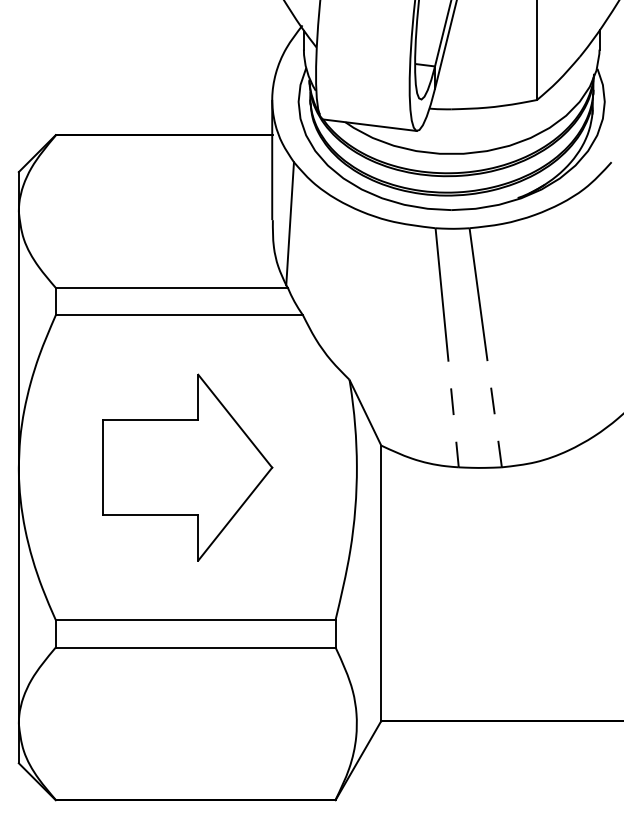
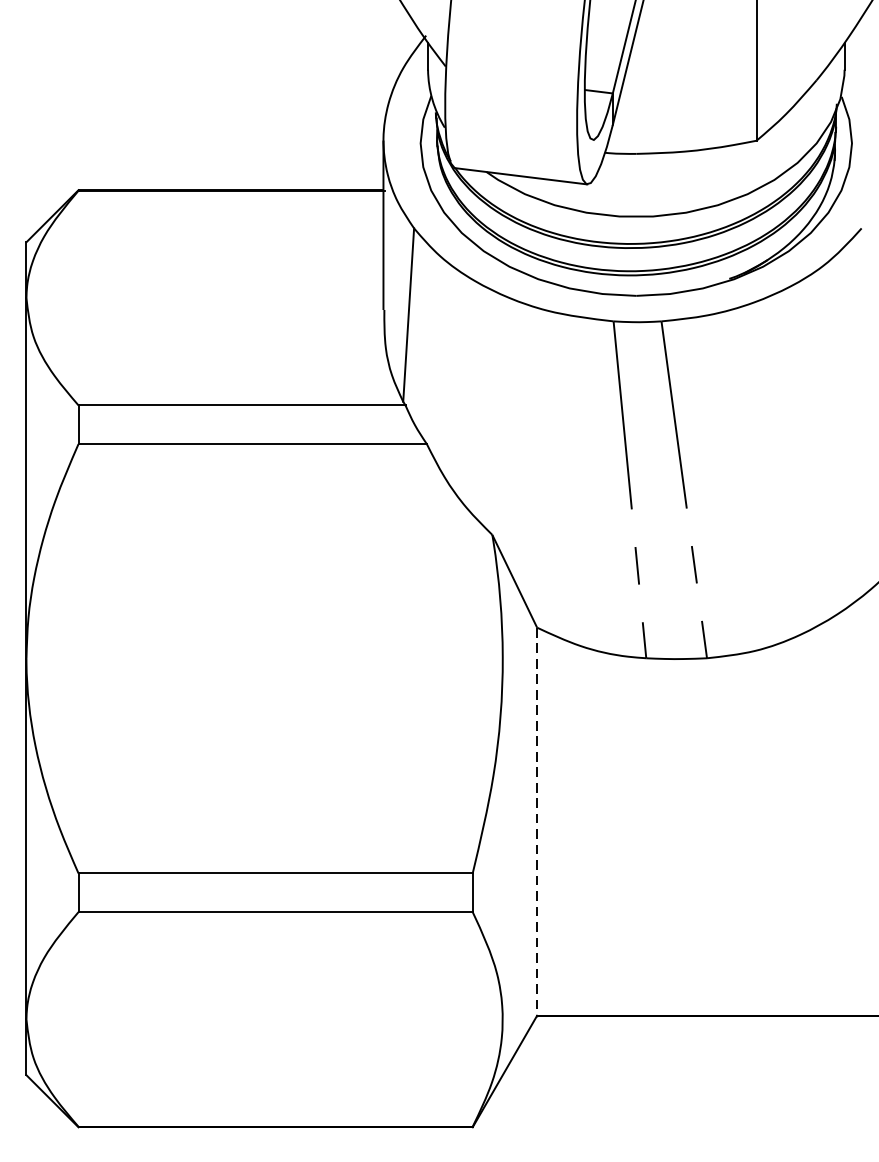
part: (187, 467) -> (264, 658), removed
line: (381, 583) -> (537, 821), solid -> dashed

